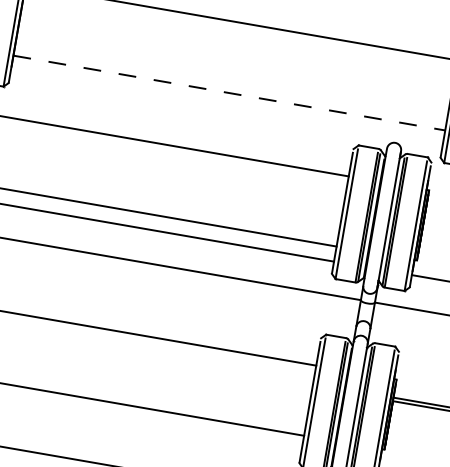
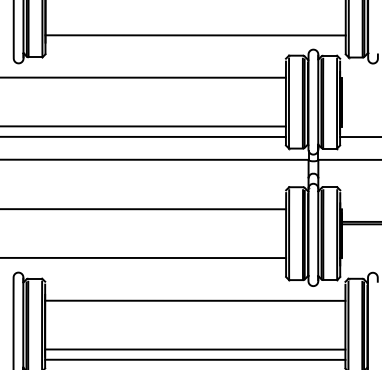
line: (230, 93) -> (196, 35), dashed -> solid

